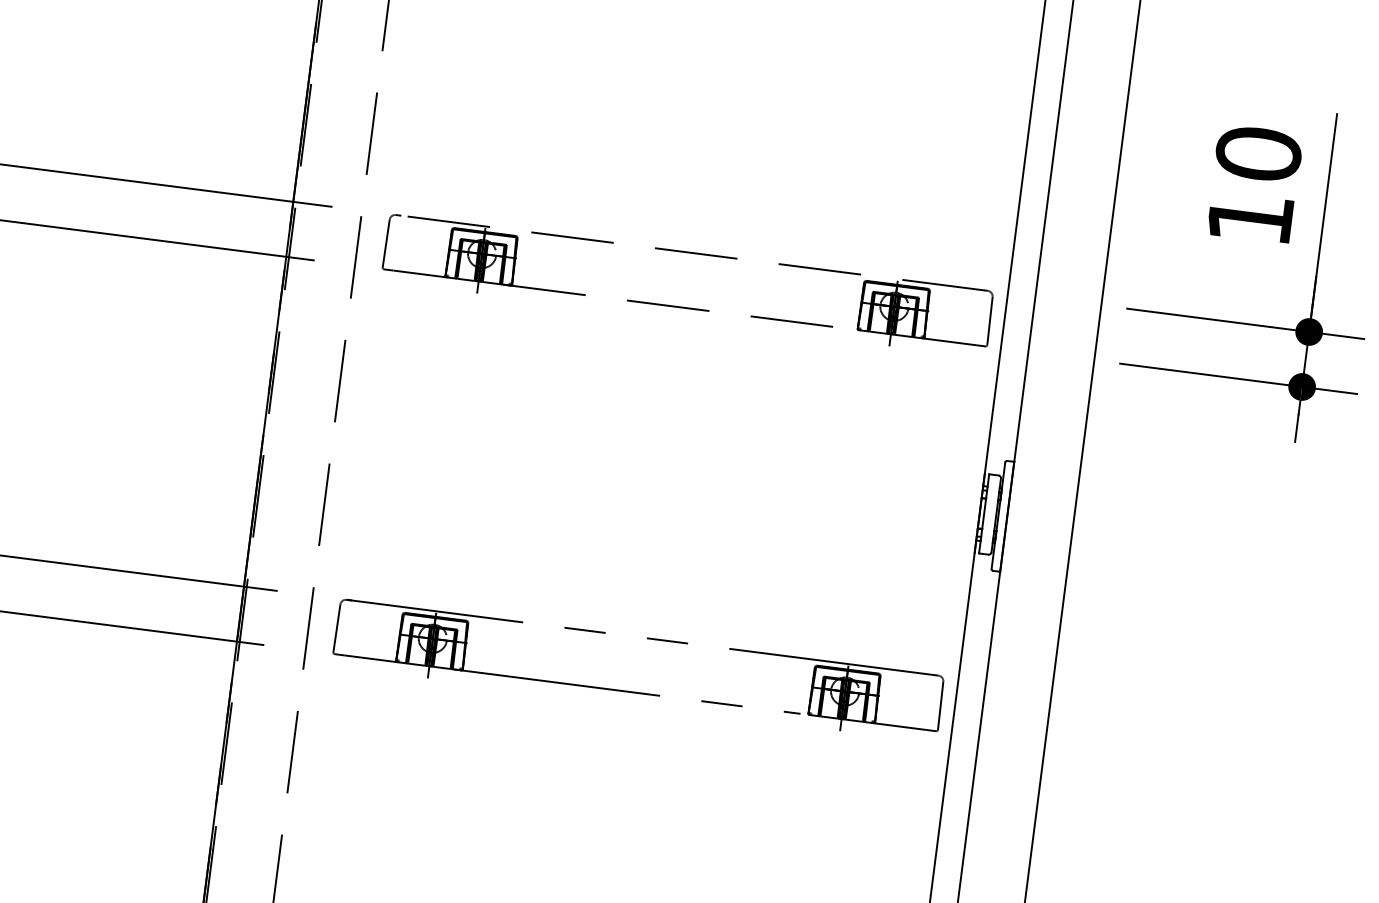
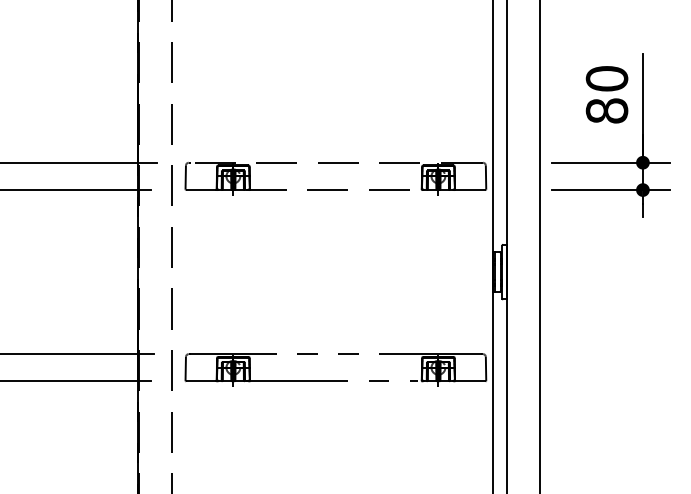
text: (1249, 217) -> (606, 110), 10 -> 80

